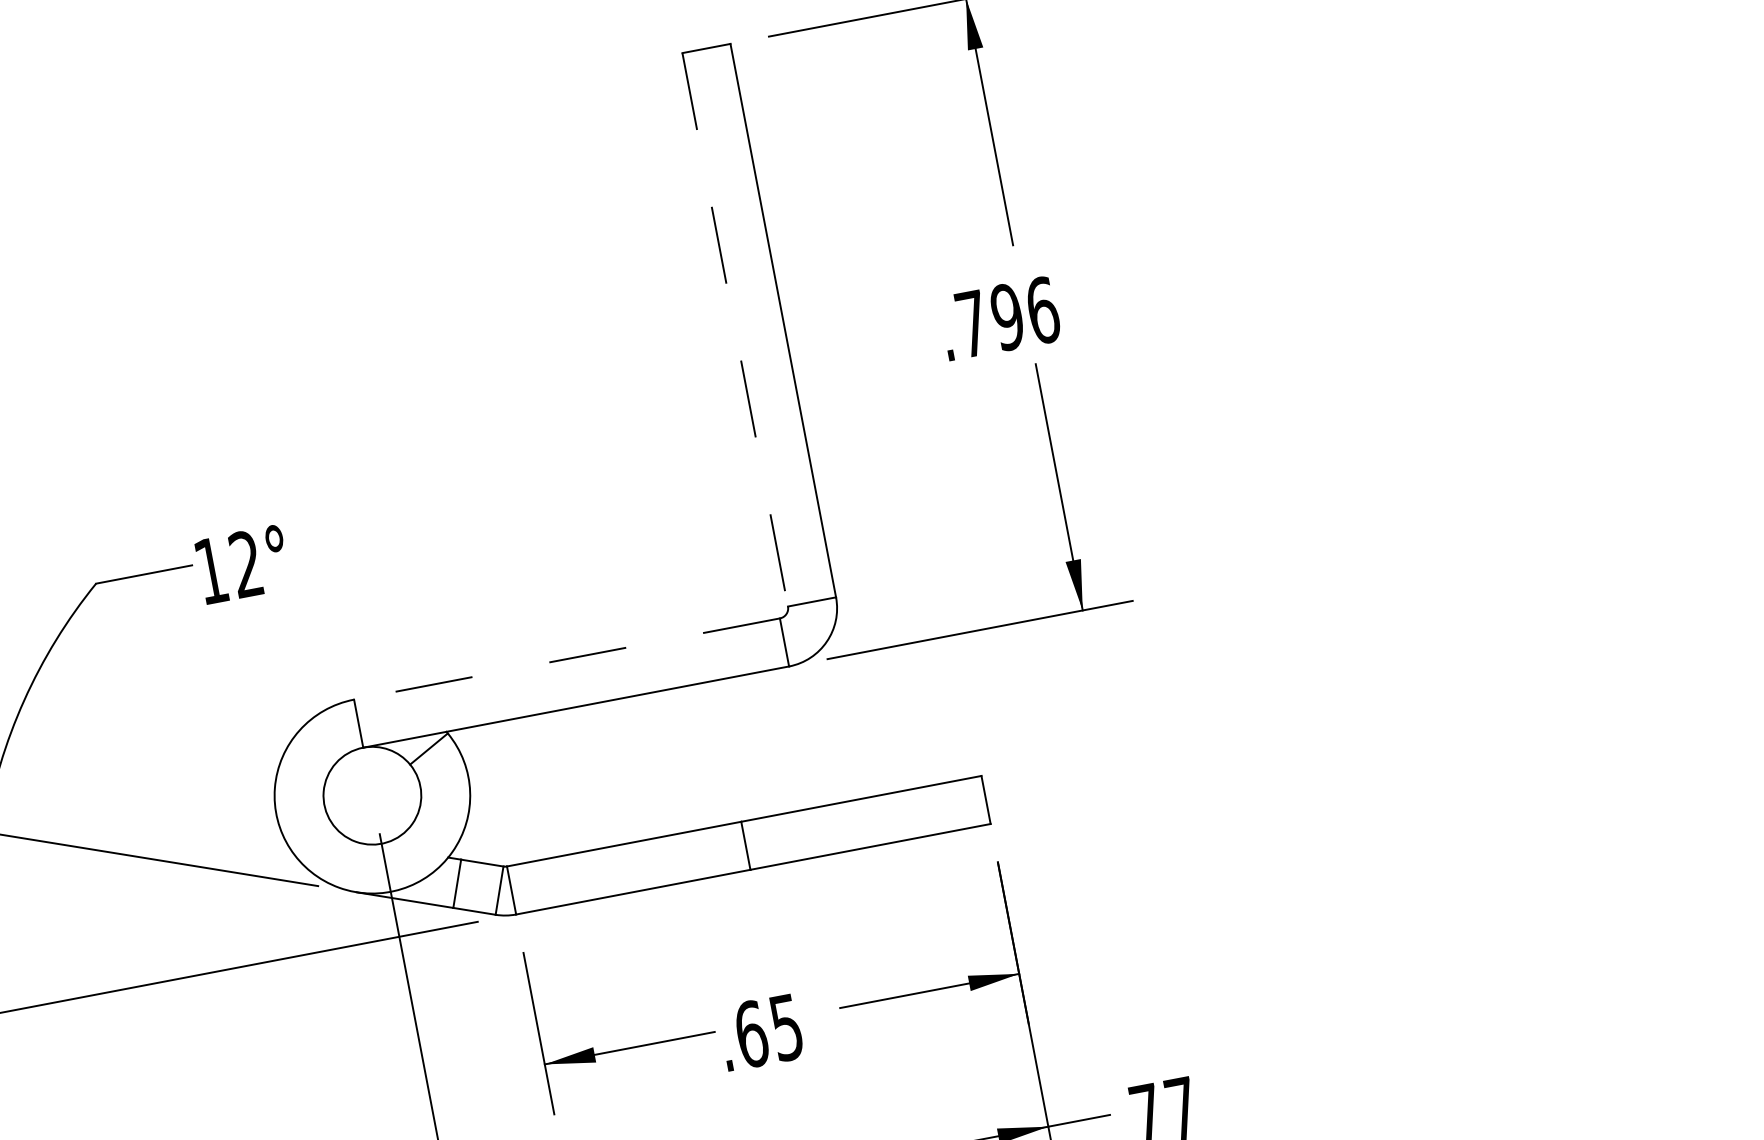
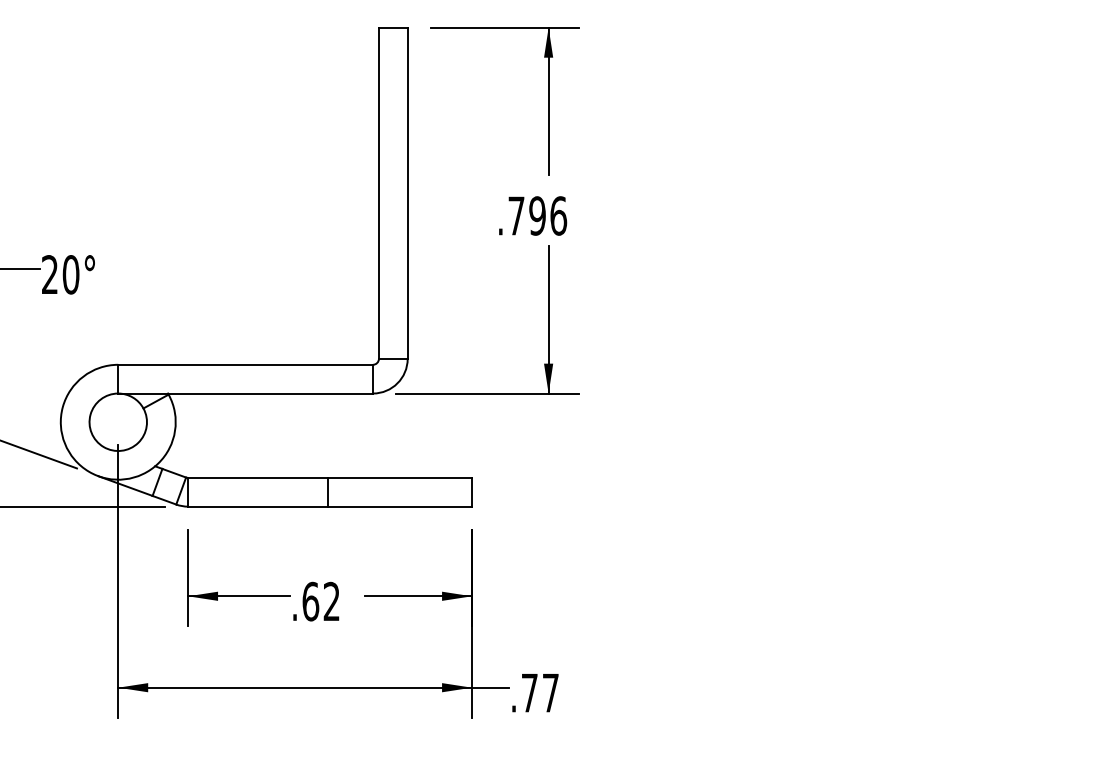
line: (734, 330) -> (378, 193), dashed -> solid
text: (228, 567) -> (60, 274), 12° -> 20°
line: (566, 658) -> (245, 364), dashed -> solid
text: (786, 1027) -> (331, 601), .65 -> .62

